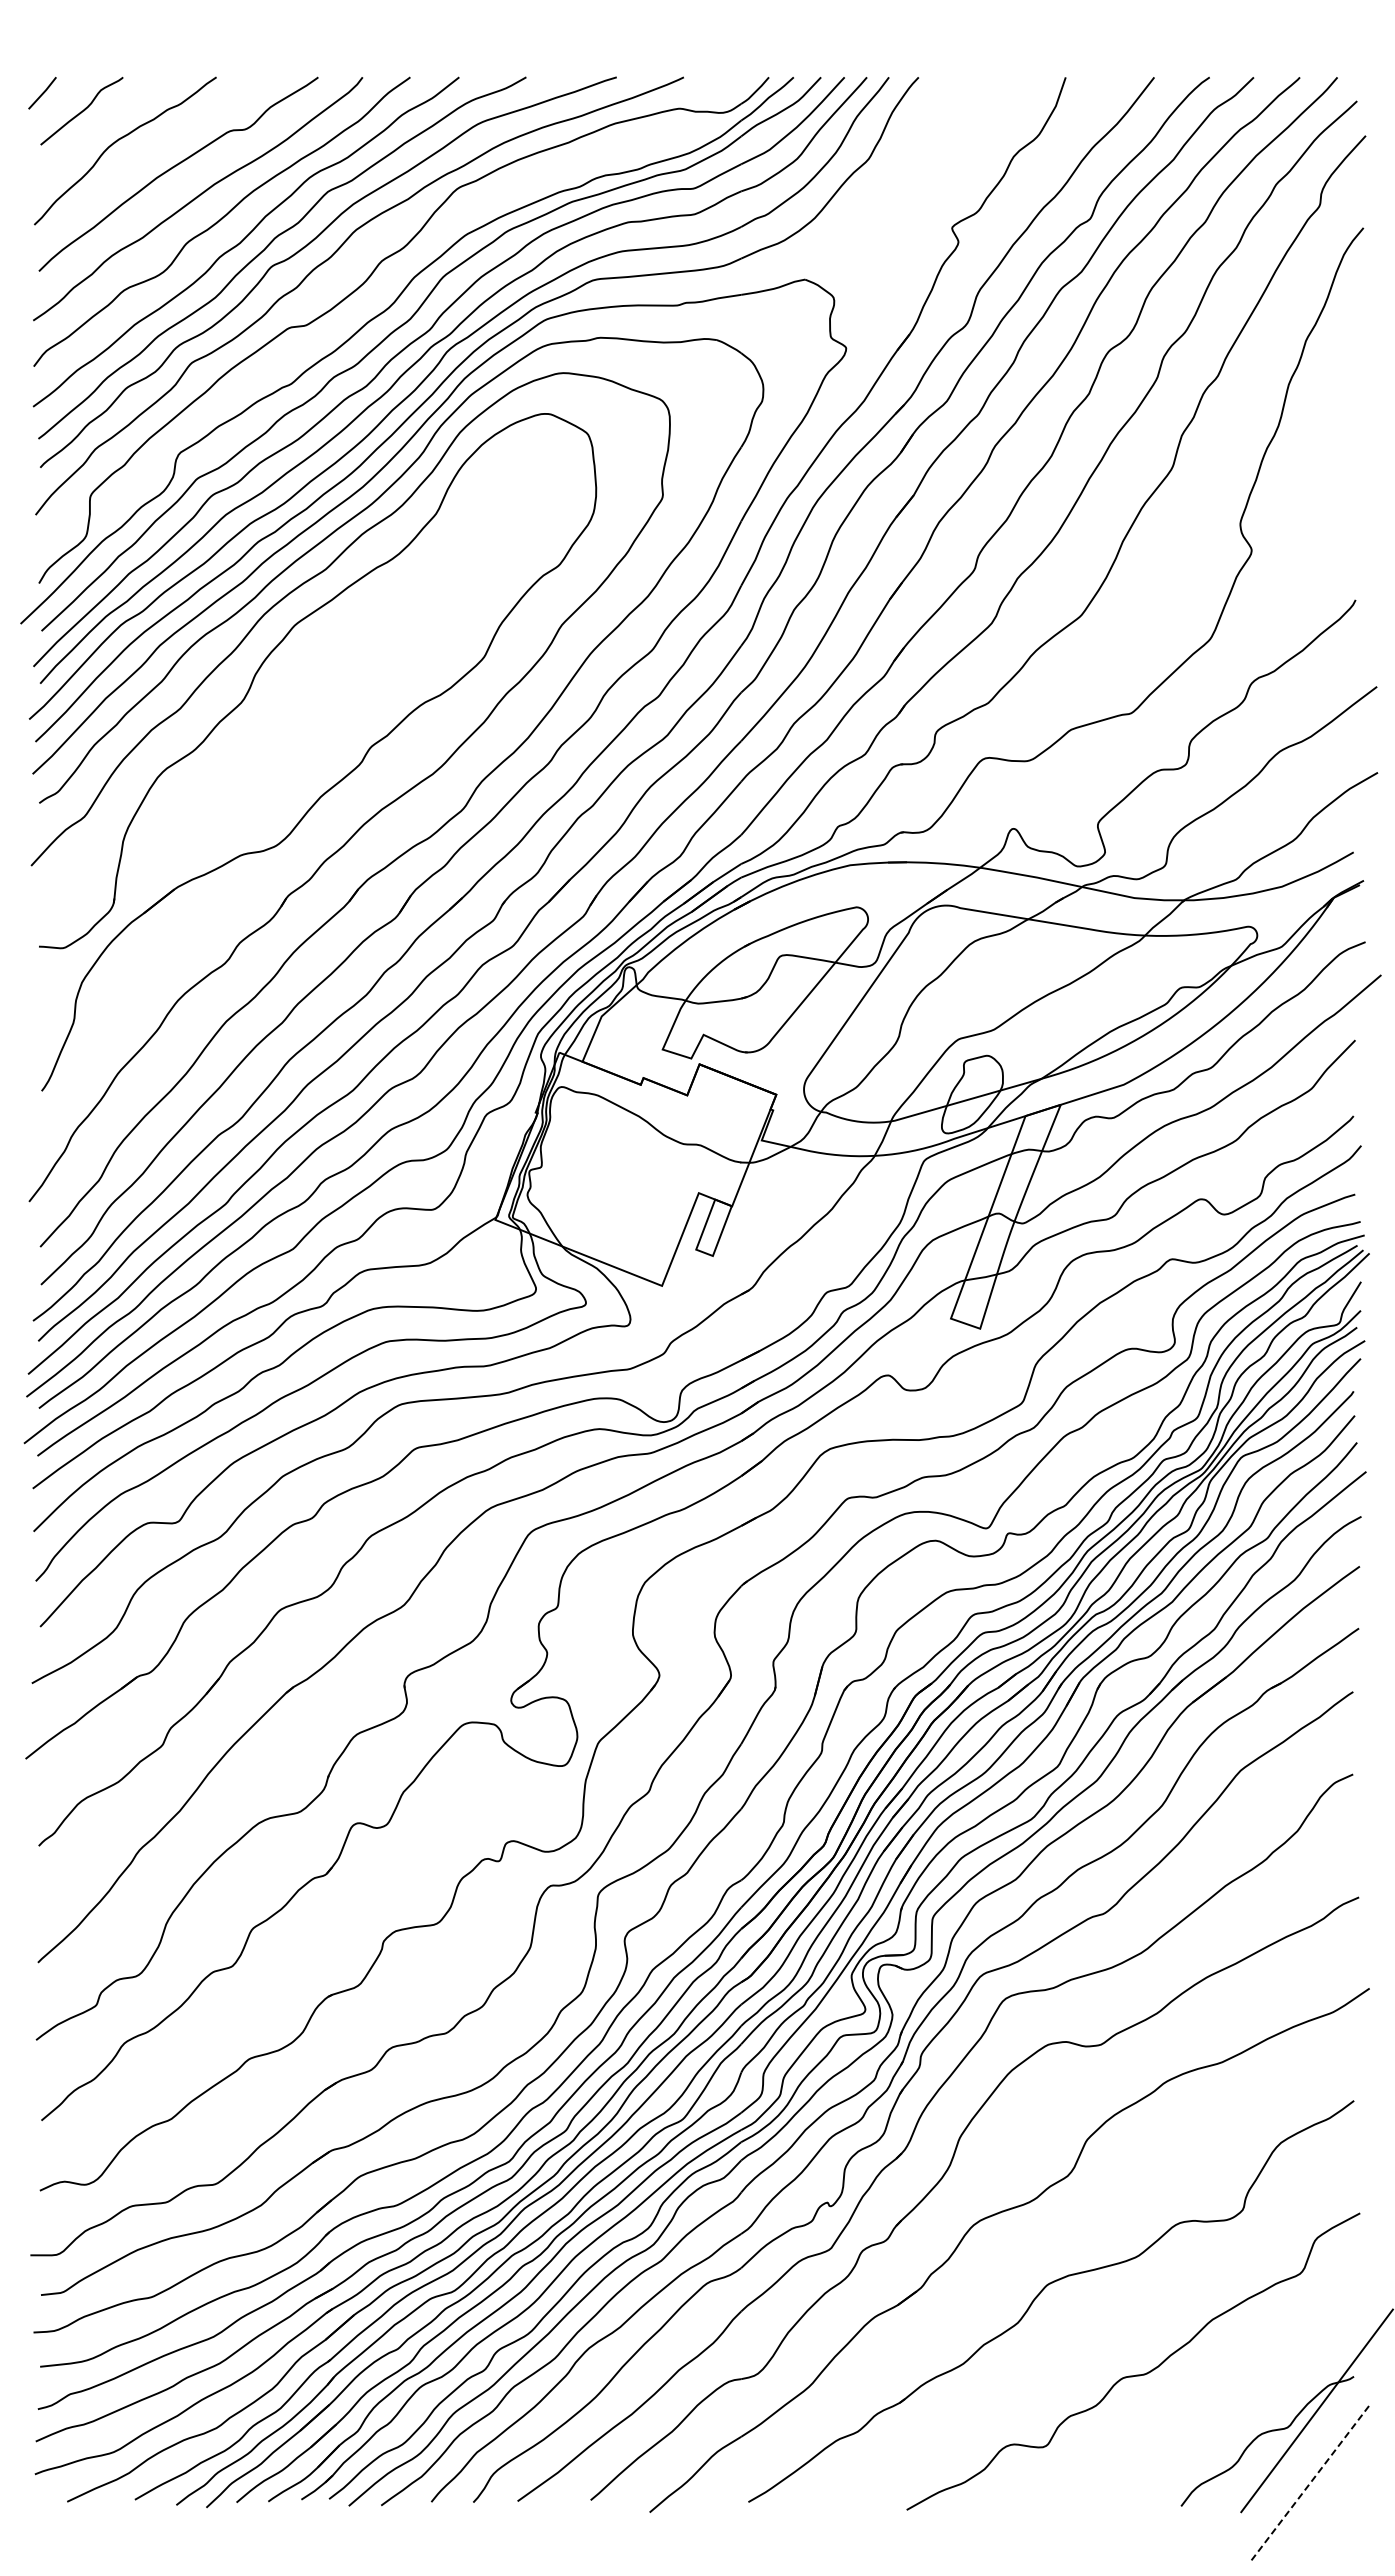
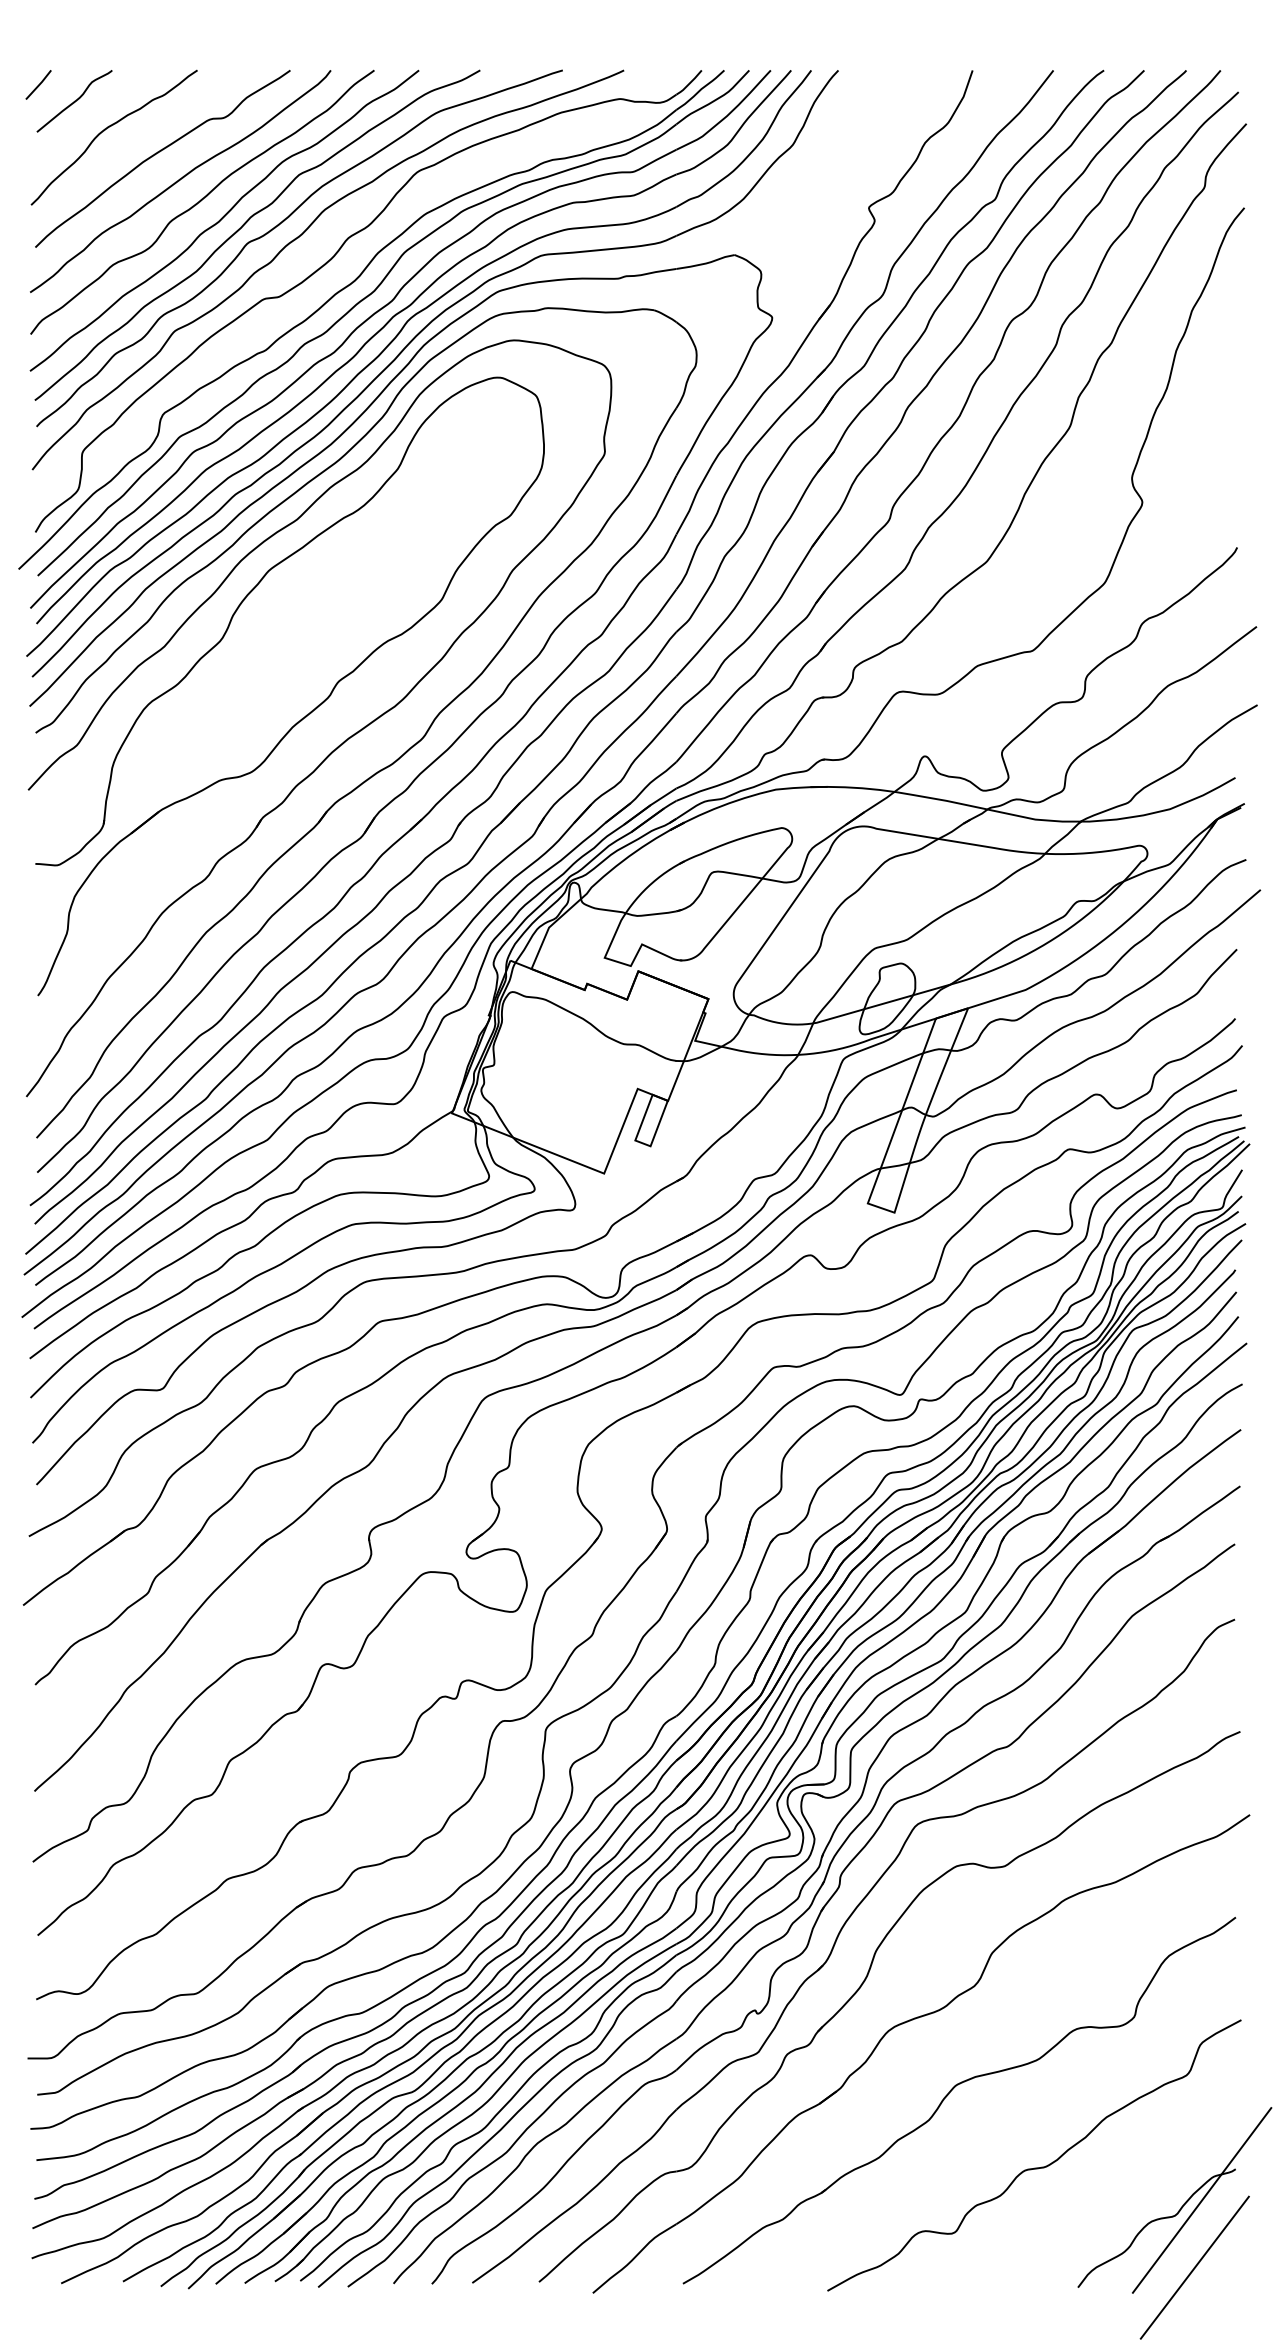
line: (1309, 2484) -> (1195, 2267), dashed -> solid

